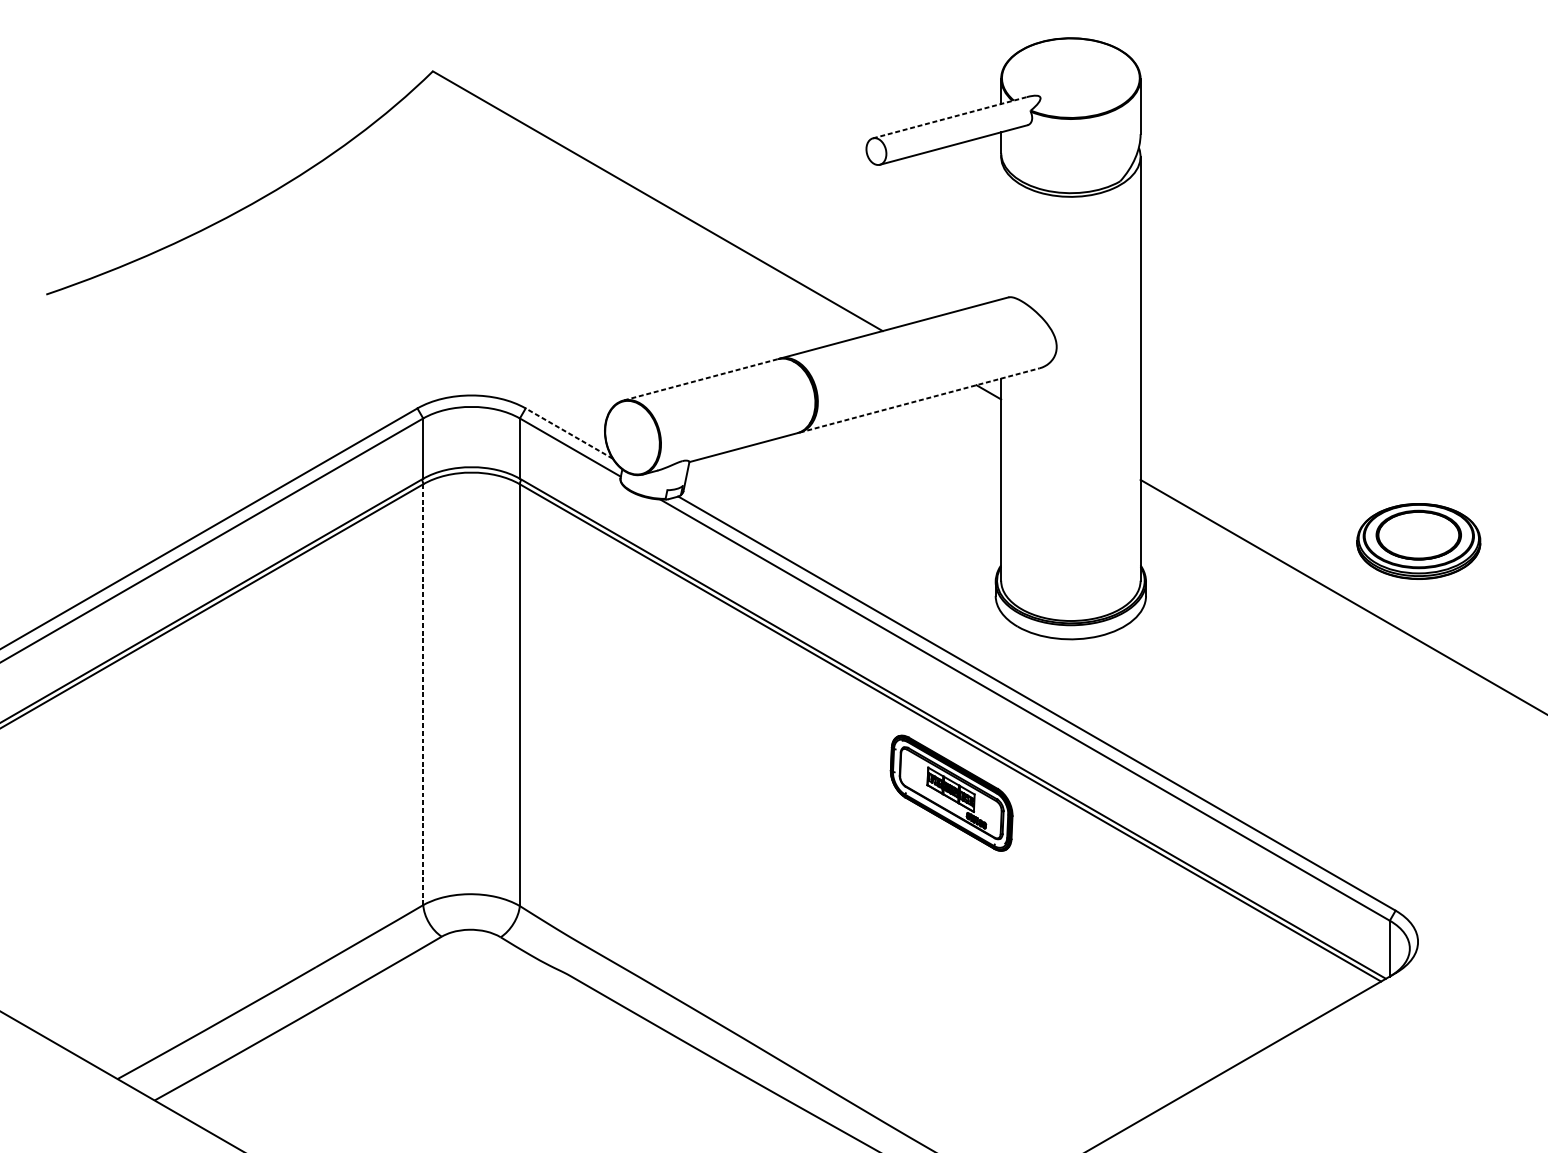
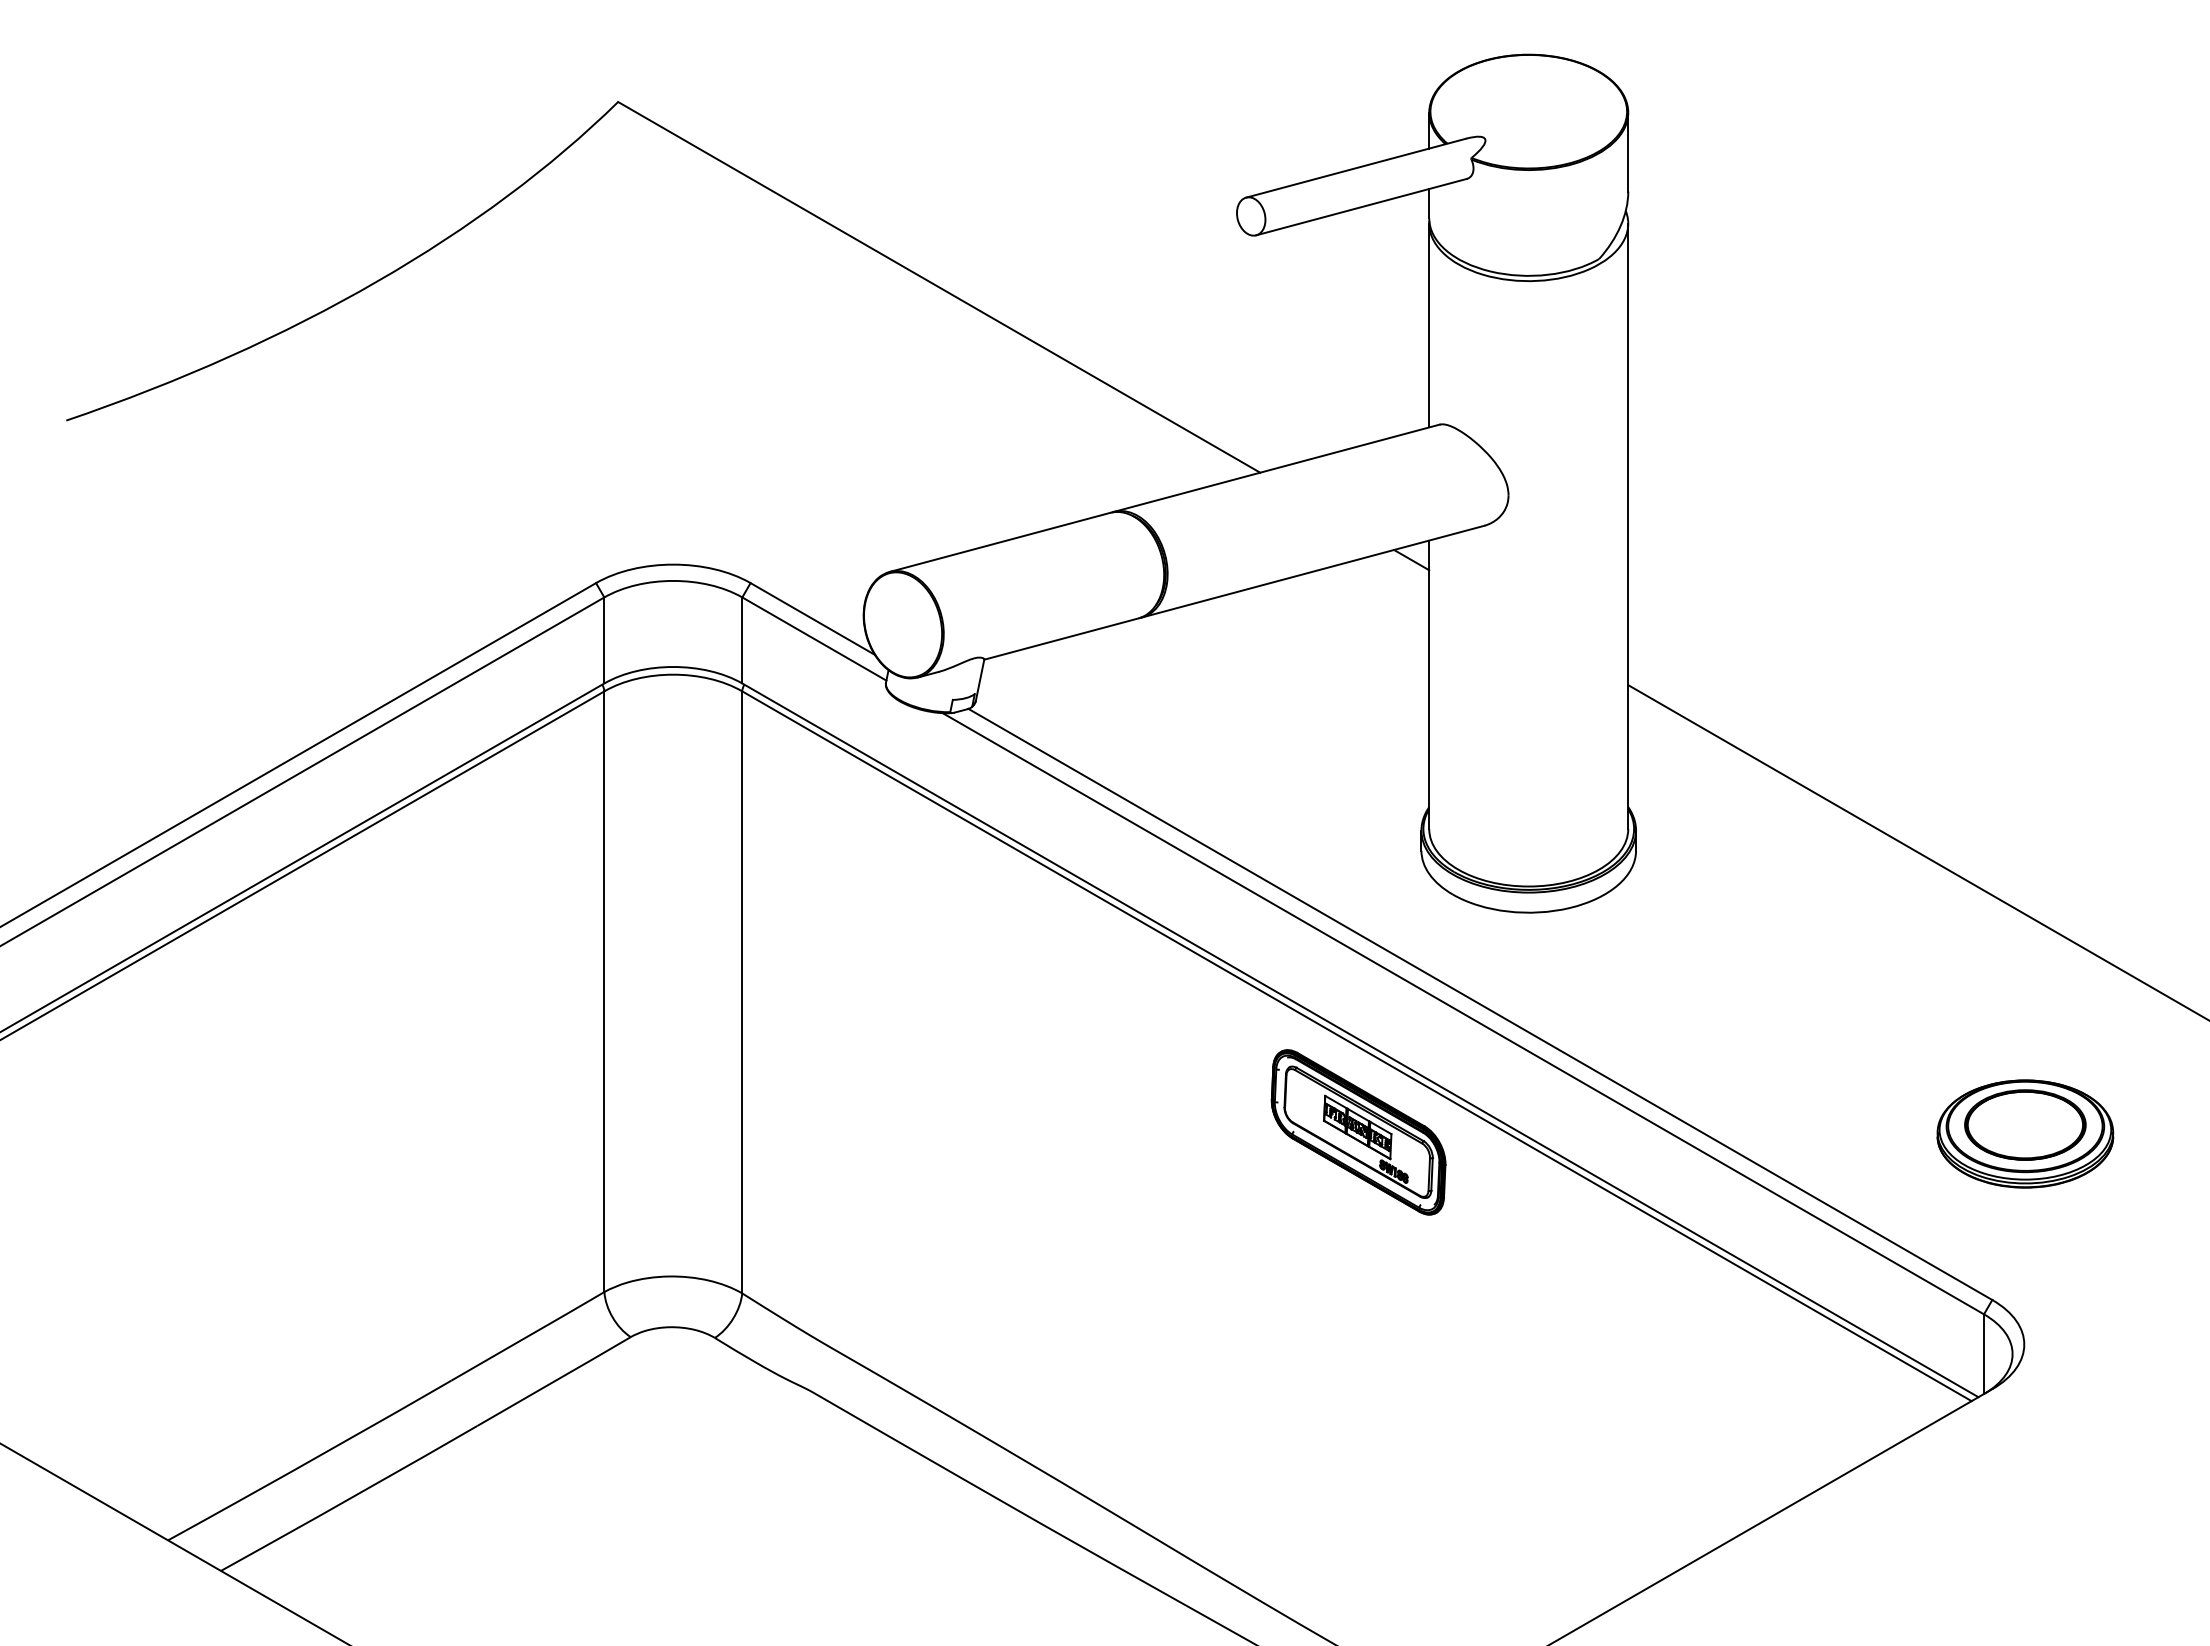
line: (950, 117) -> (1356, 168), dashed -> solid
line: (1001, 227) -> (1429, 325), added
line: (700, 379) -> (999, 542), dashed -> solid
line: (920, 400) -> (1313, 571), dashed -> solid
line: (569, 433) -> (812, 618), dashed -> solid
part: (1418, 541) -> (2025, 1133), moved
line: (423, 695) -> (604, 992), dashed -> solid

